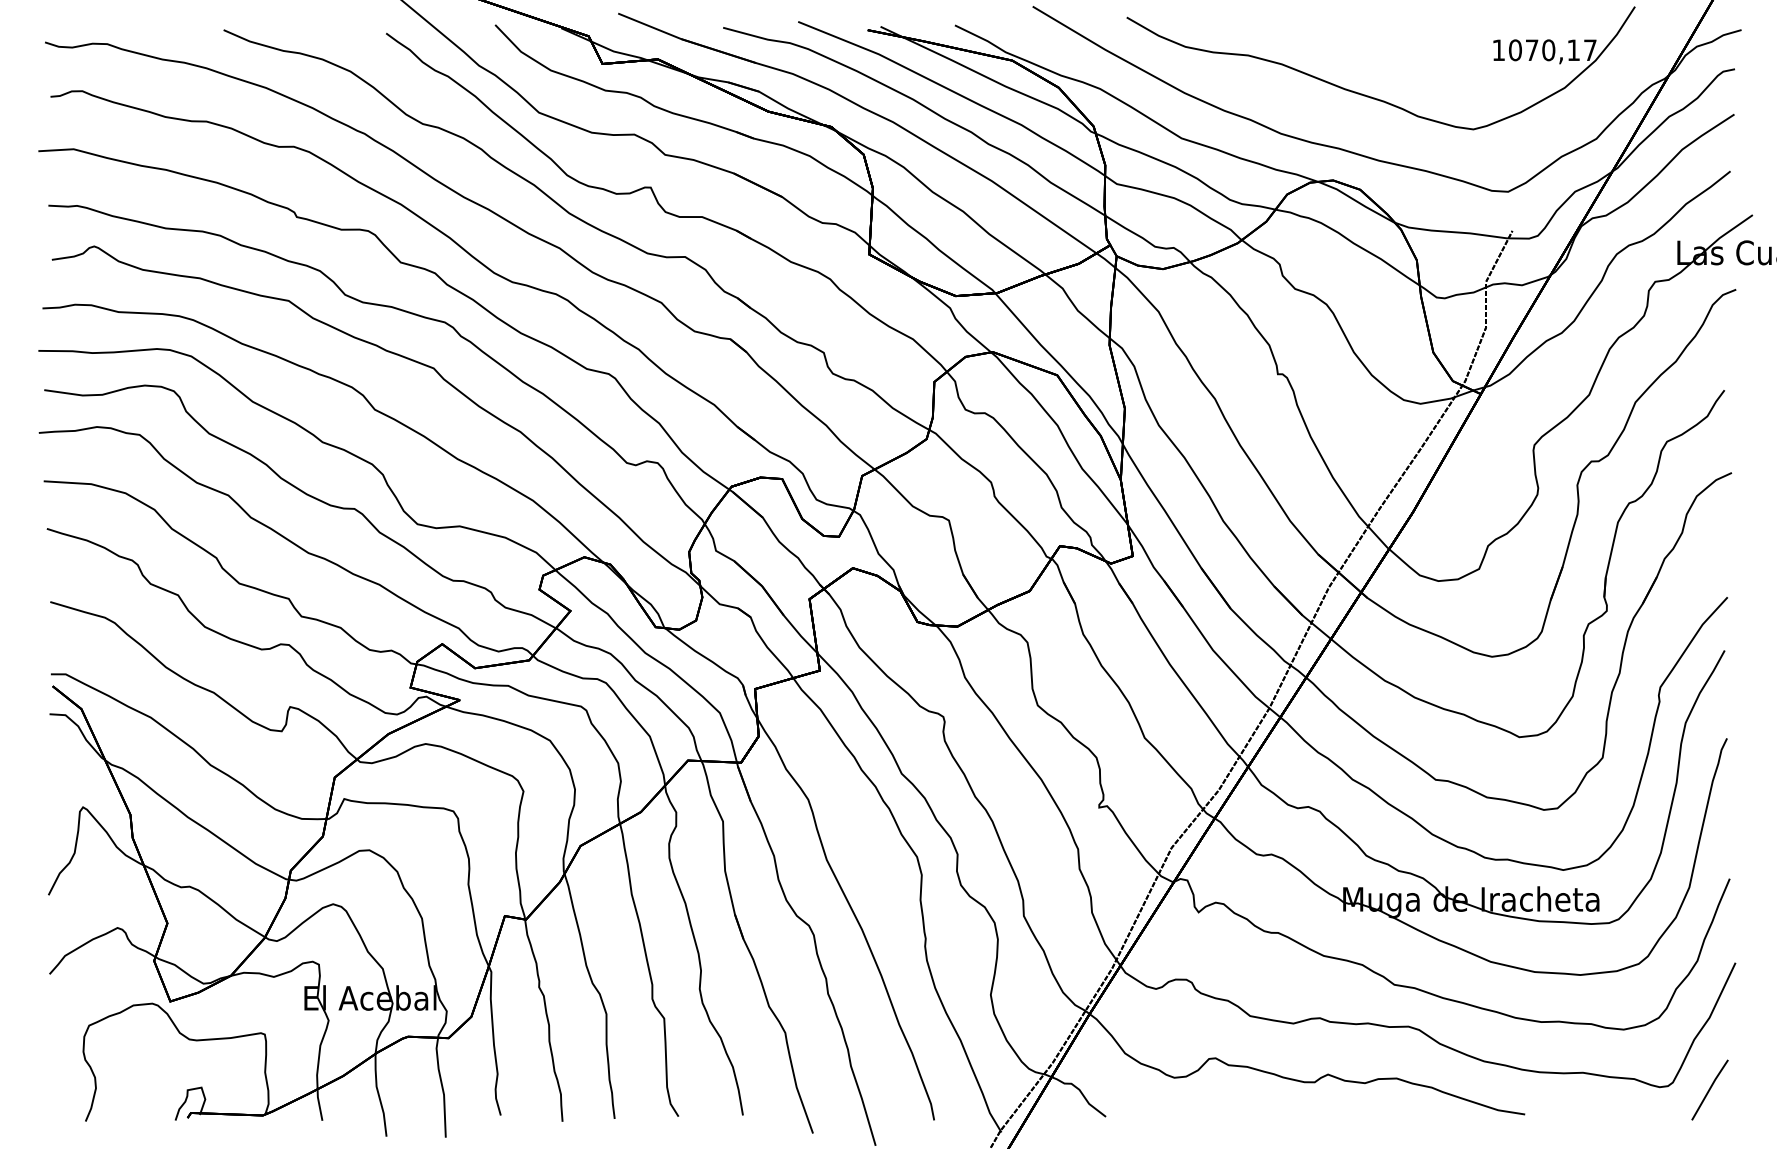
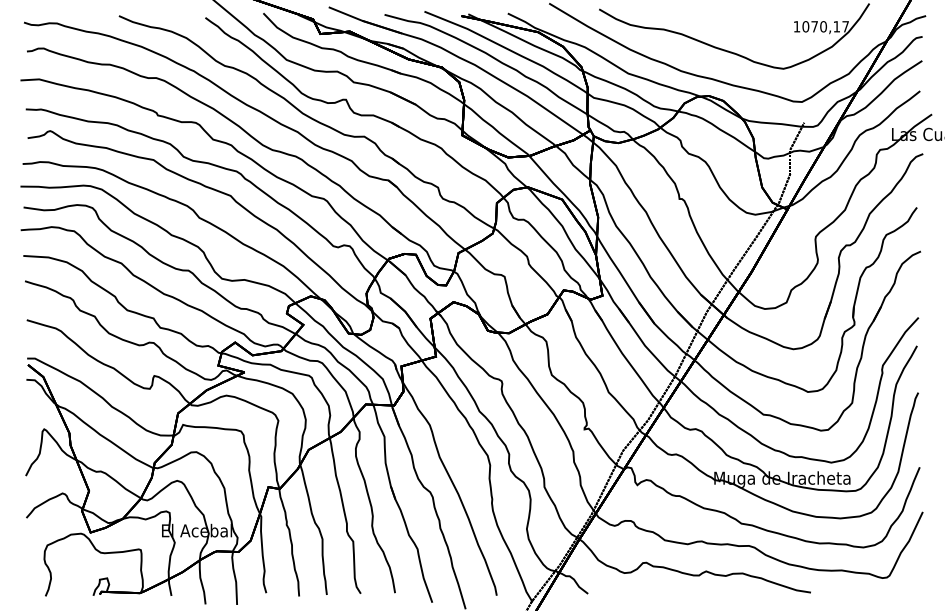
line: (1710, 1089) -> (909, 579), removed

